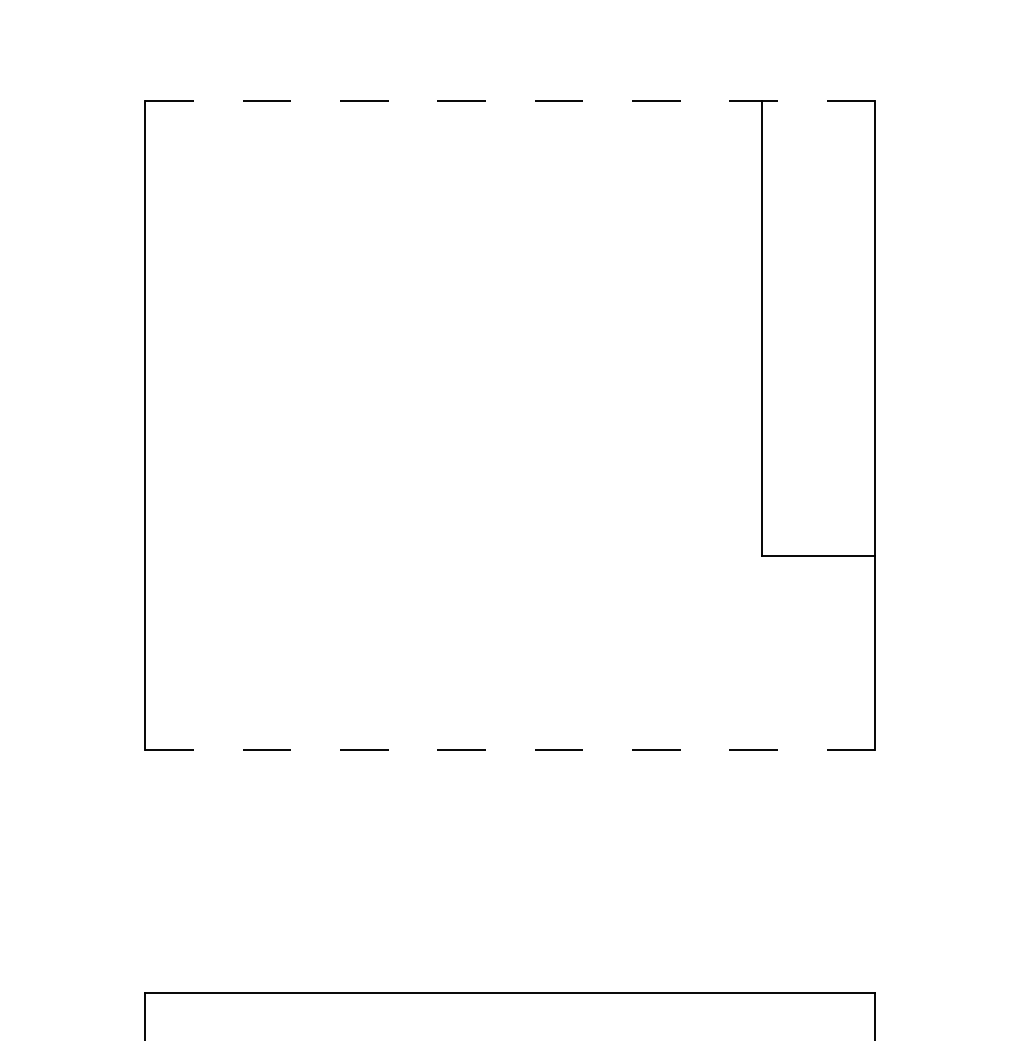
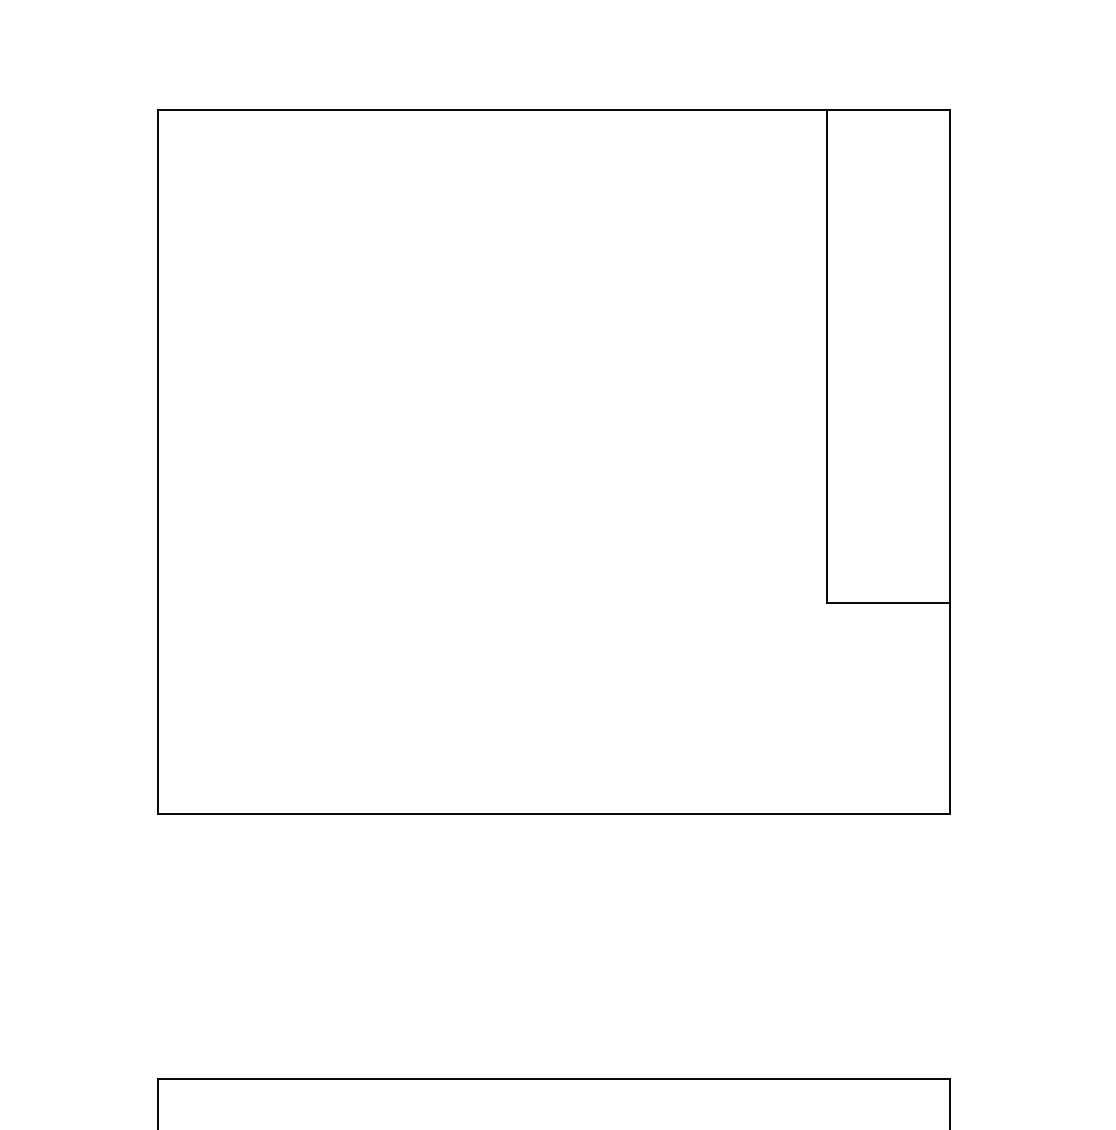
line: (510, 101) -> (554, 109), dashed -> solid
line: (509, 750) -> (553, 814), dashed -> solid

